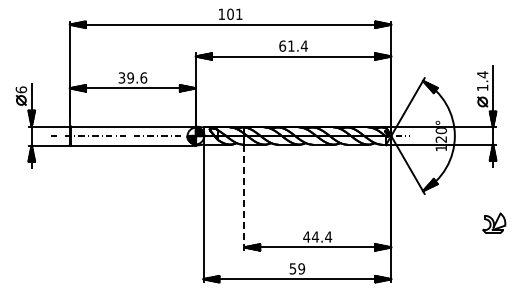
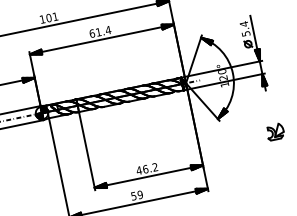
text: (482, 87) -> (245, 33), 1.4 -> 5.4
line: (244, 197) -> (87, 150), dashed -> solid
text: (321, 236) -> (149, 167), 44.4 -> 46.2

